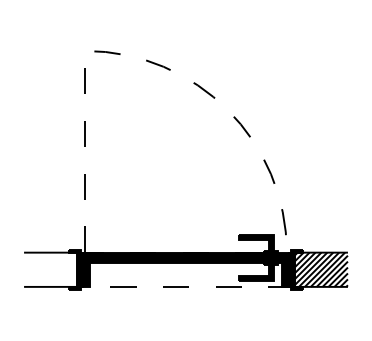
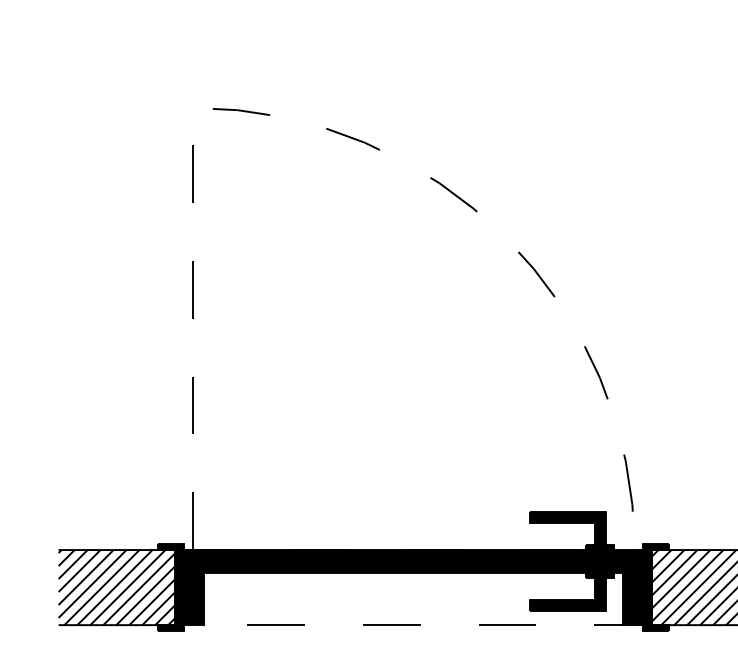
hatch: (50, 269) -> (116, 586), added

